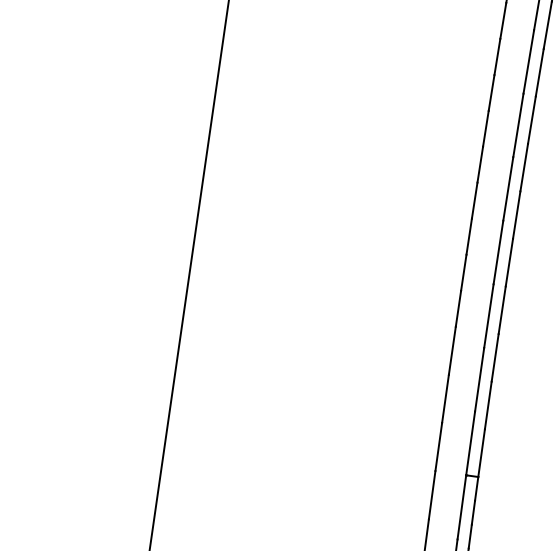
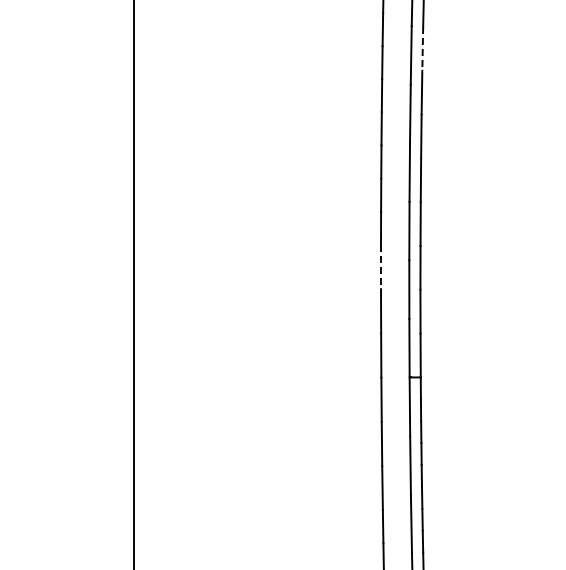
line: (531, 119) -> (422, 48), solid -> dashed
line: (452, 351) -> (381, 267), solid -> dashed

